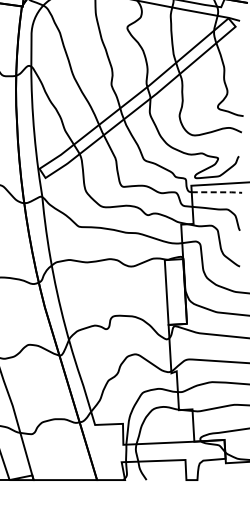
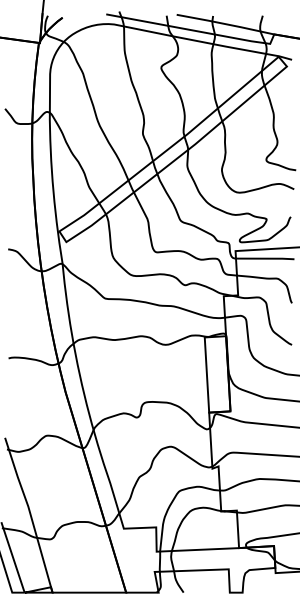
line: (217, 192) -> (265, 258), dashed -> solid

